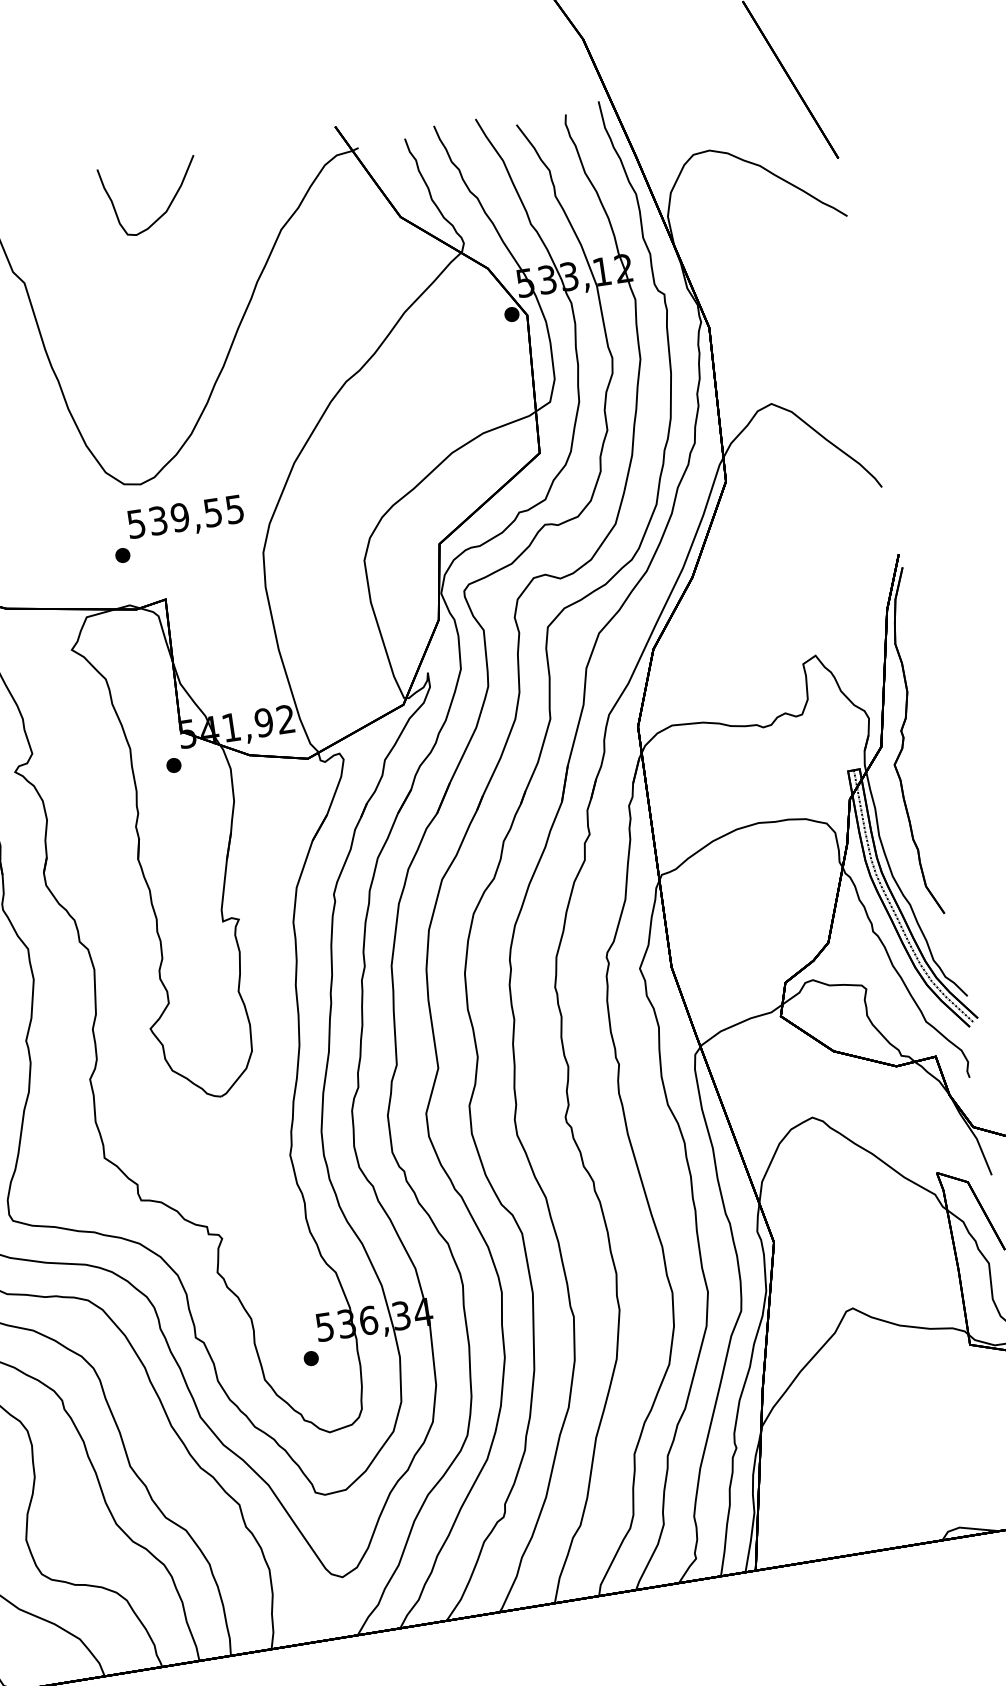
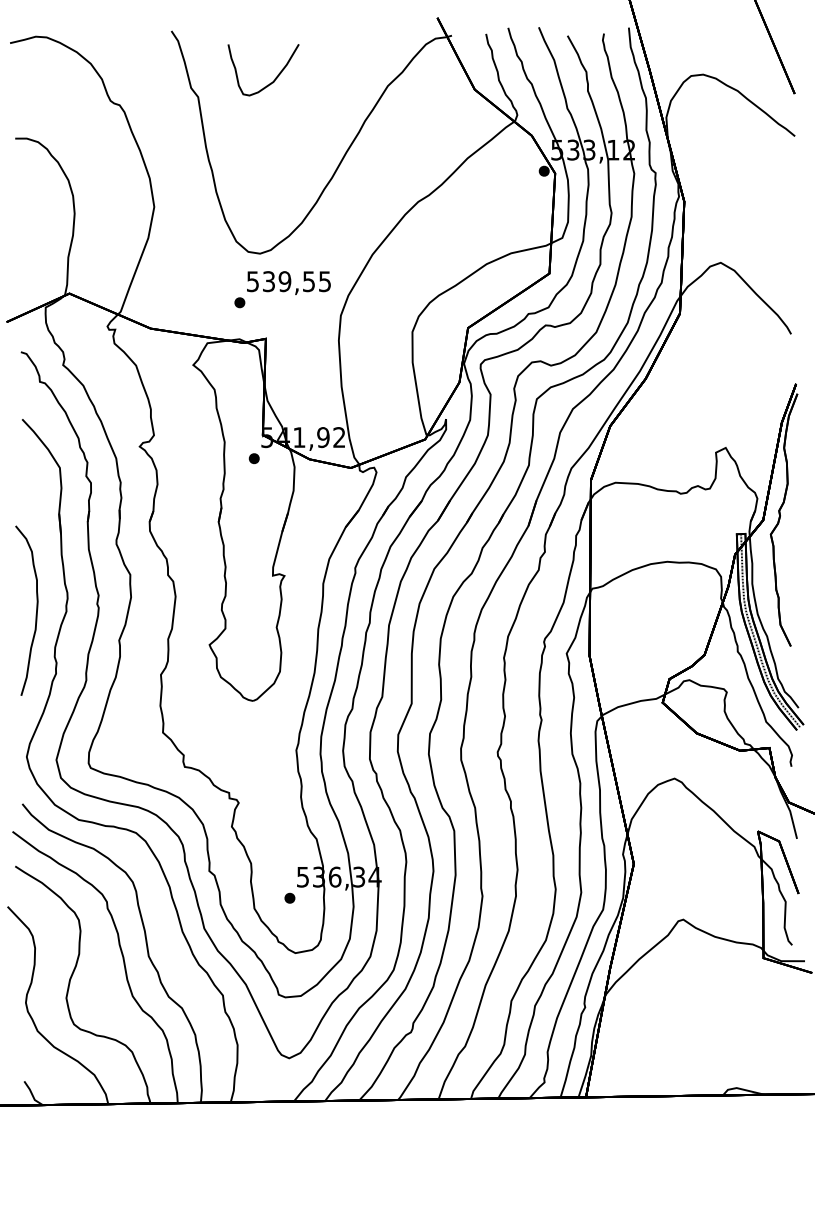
part: (168, 205) -> (275, 77), moved

